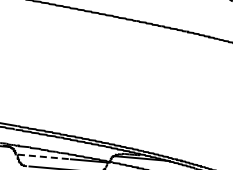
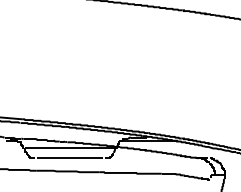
line: (44, 156) -> (51, 147), dashed -> solid

